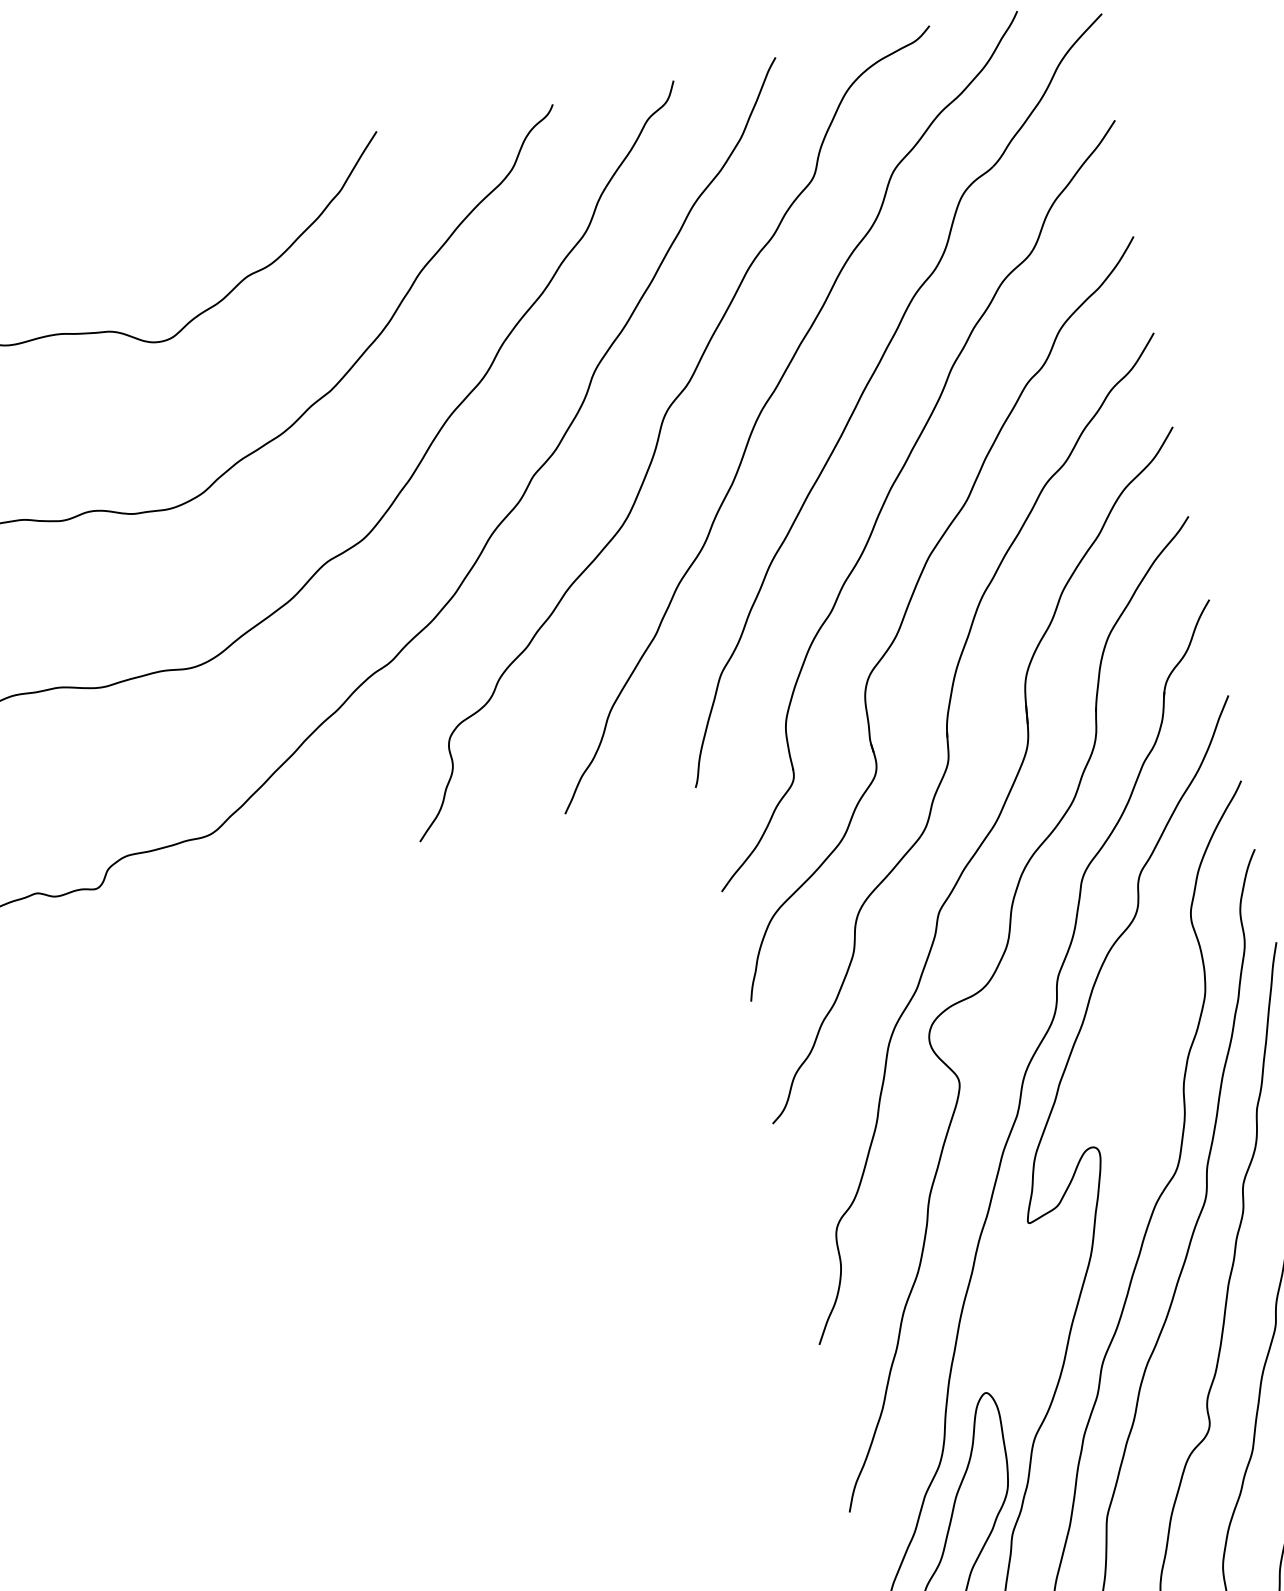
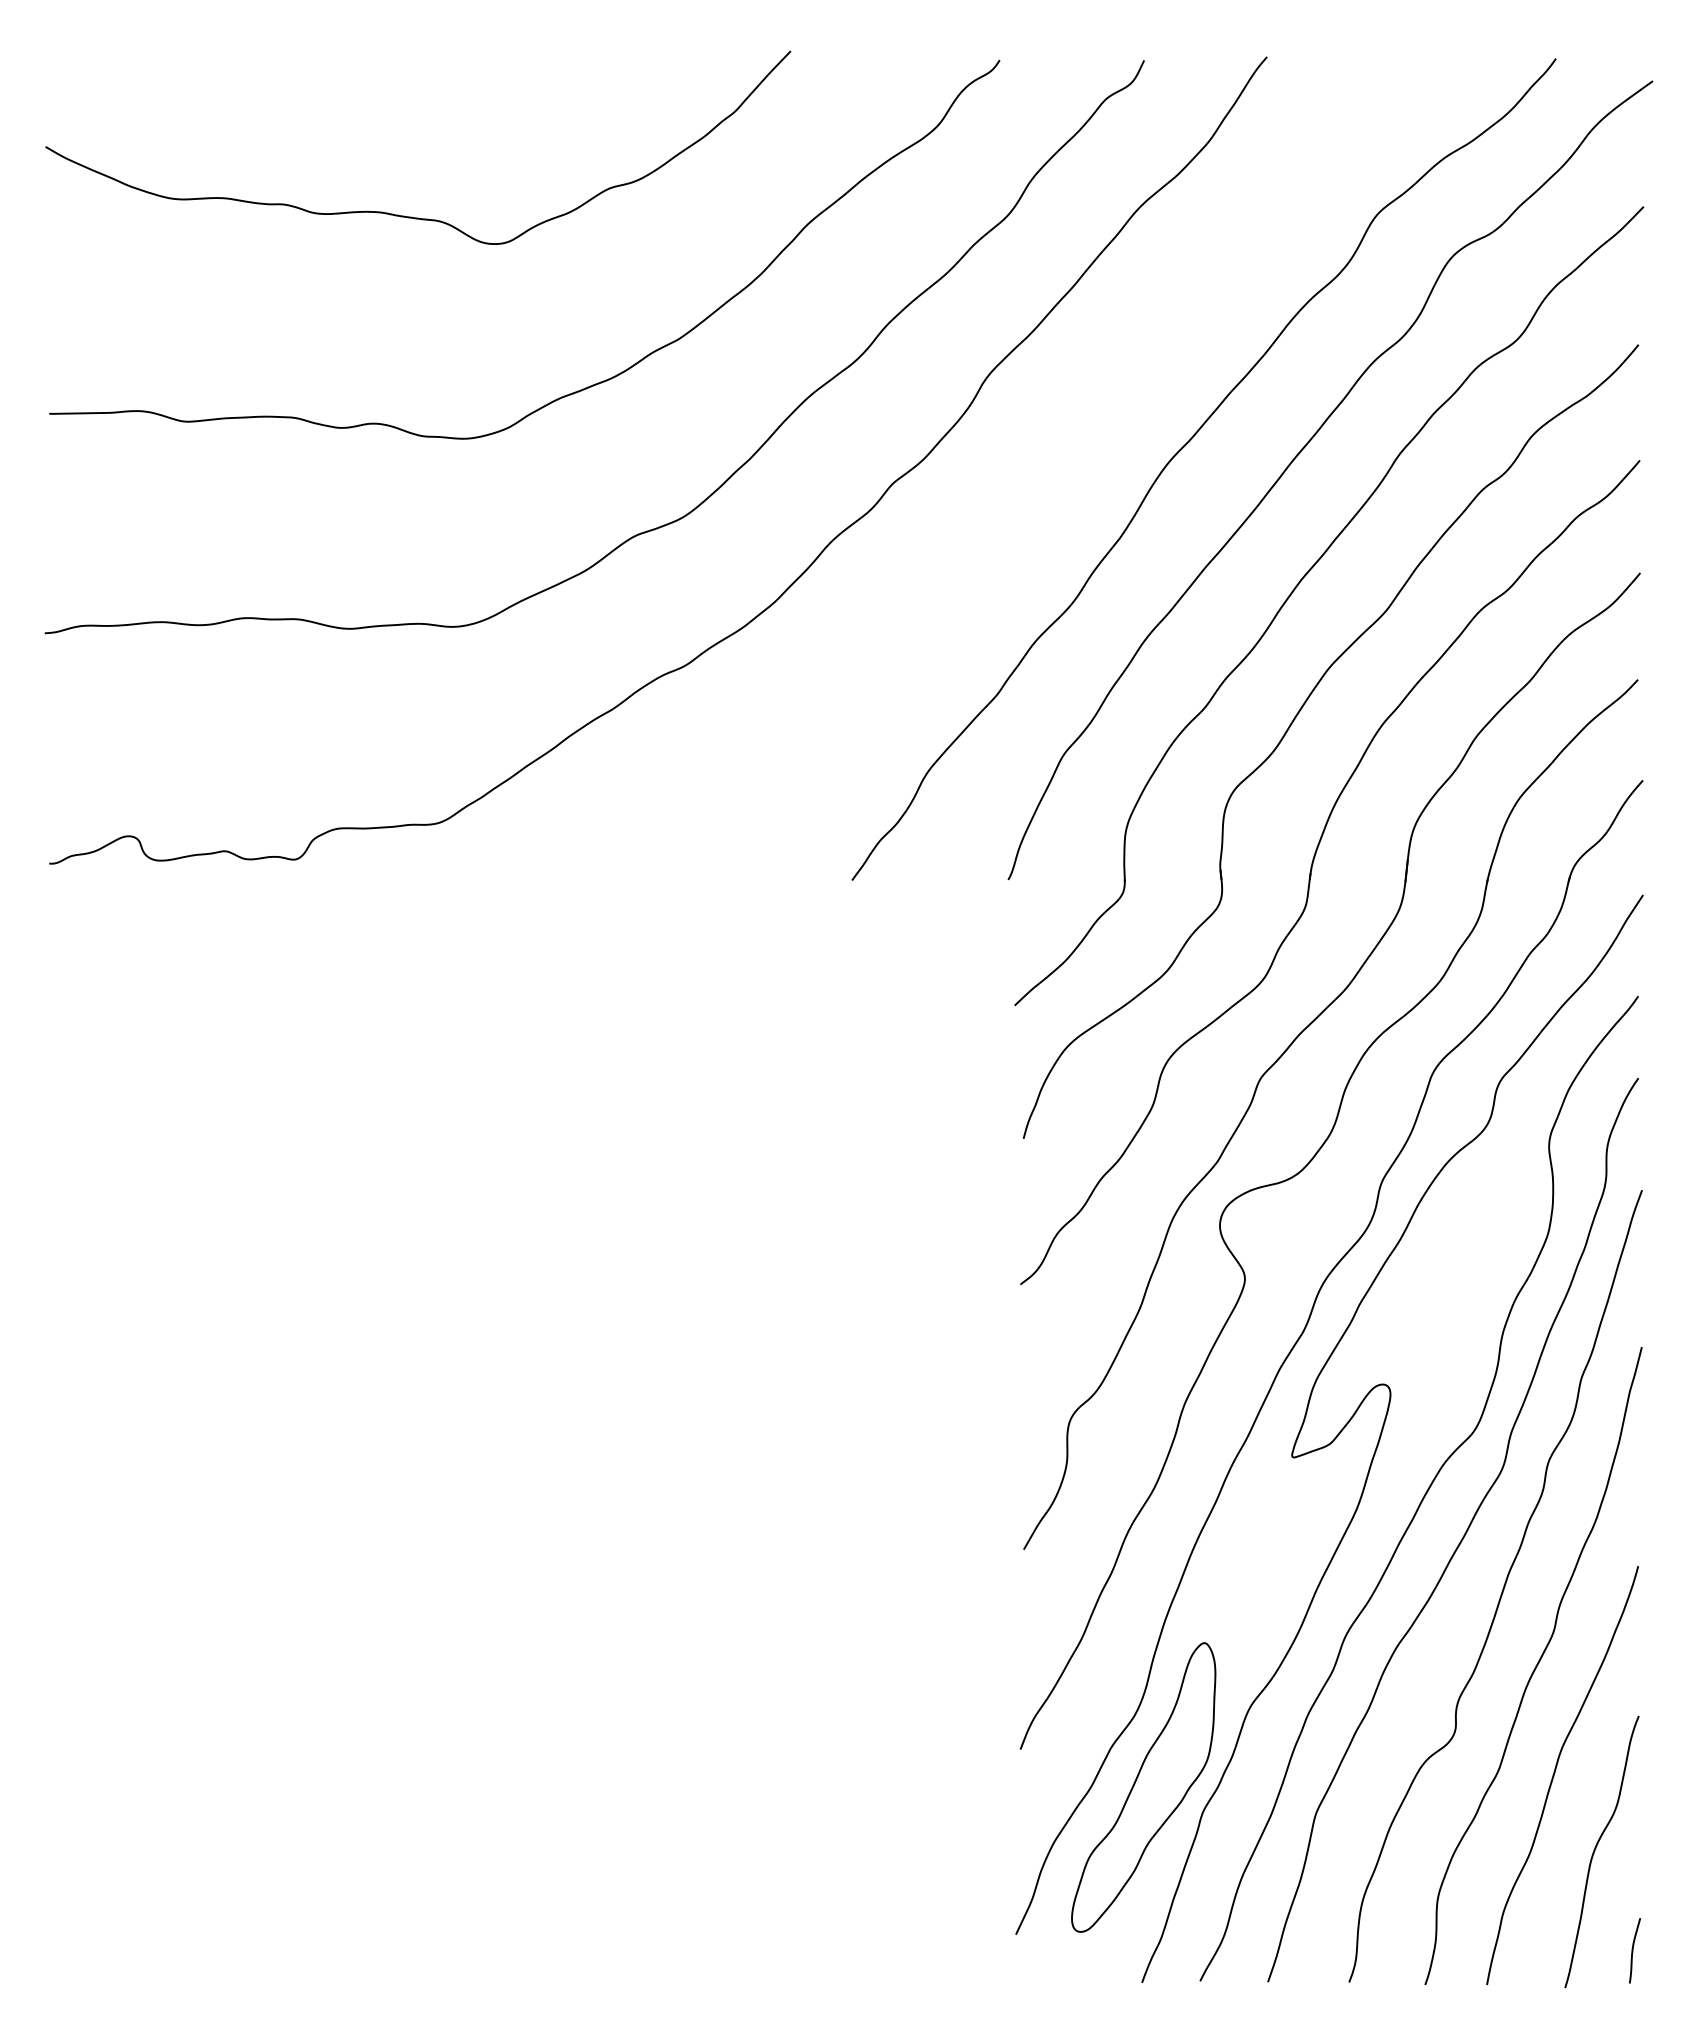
curve: (660, 432) -> (1049, 462), removed

